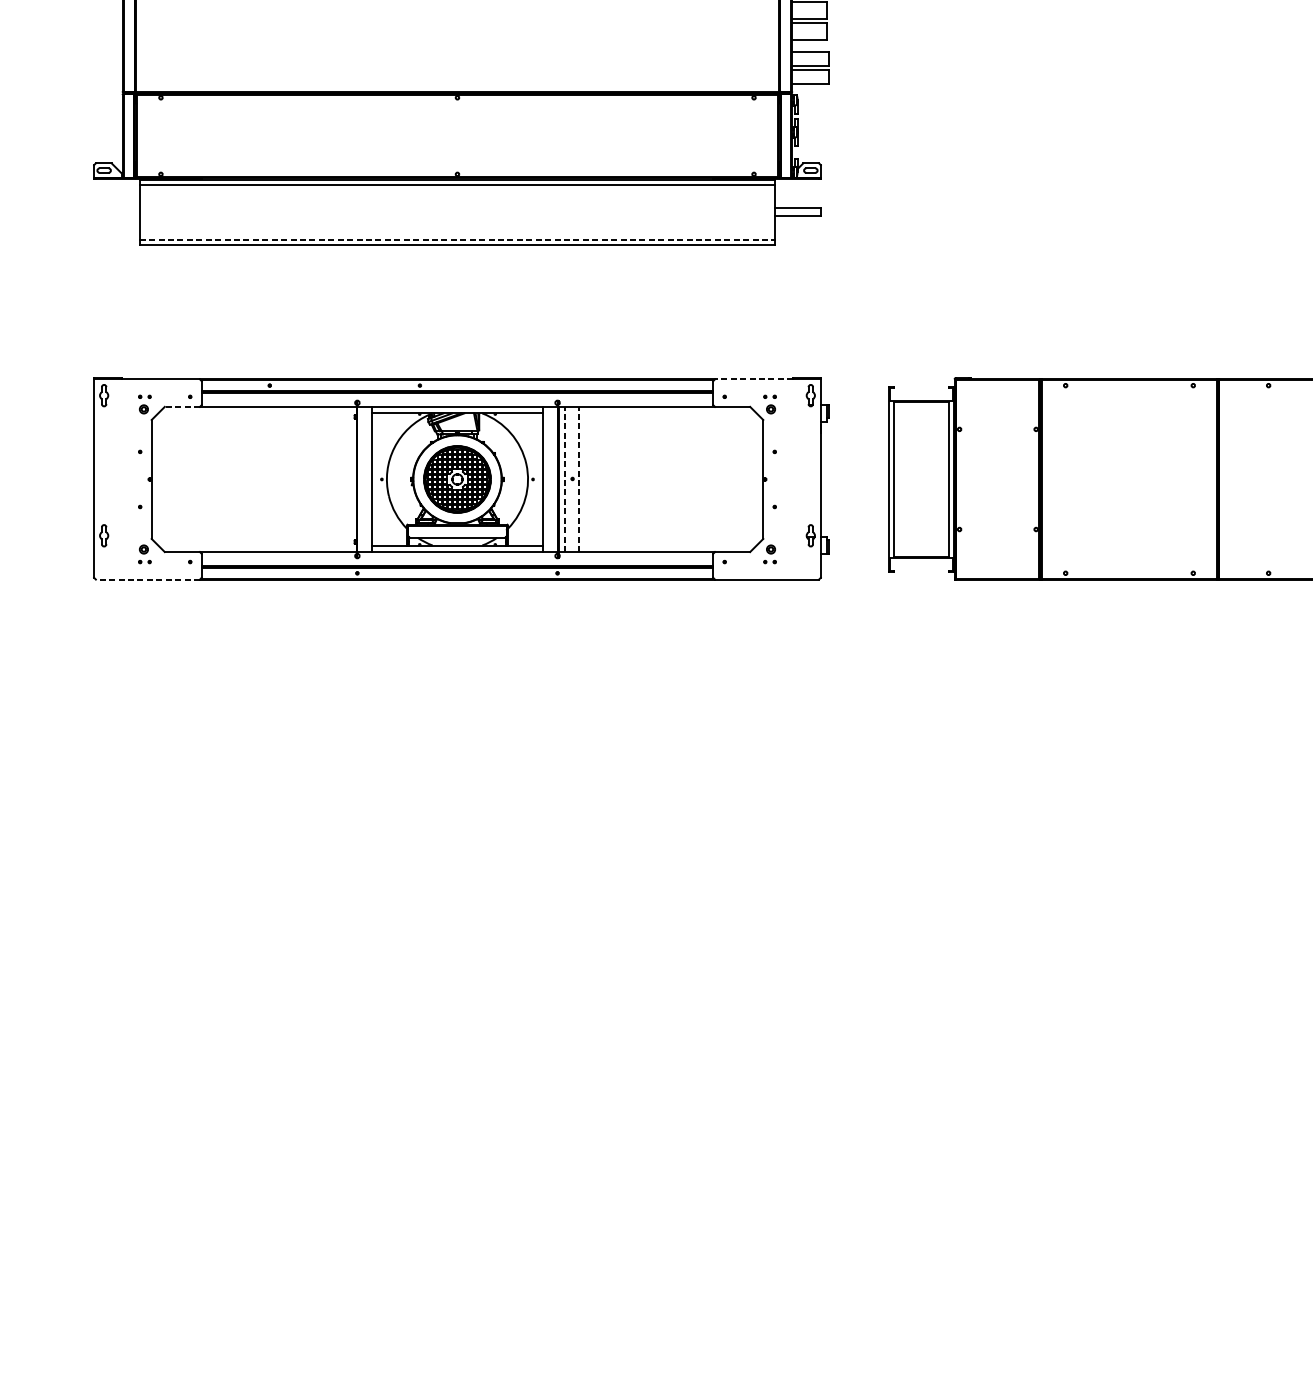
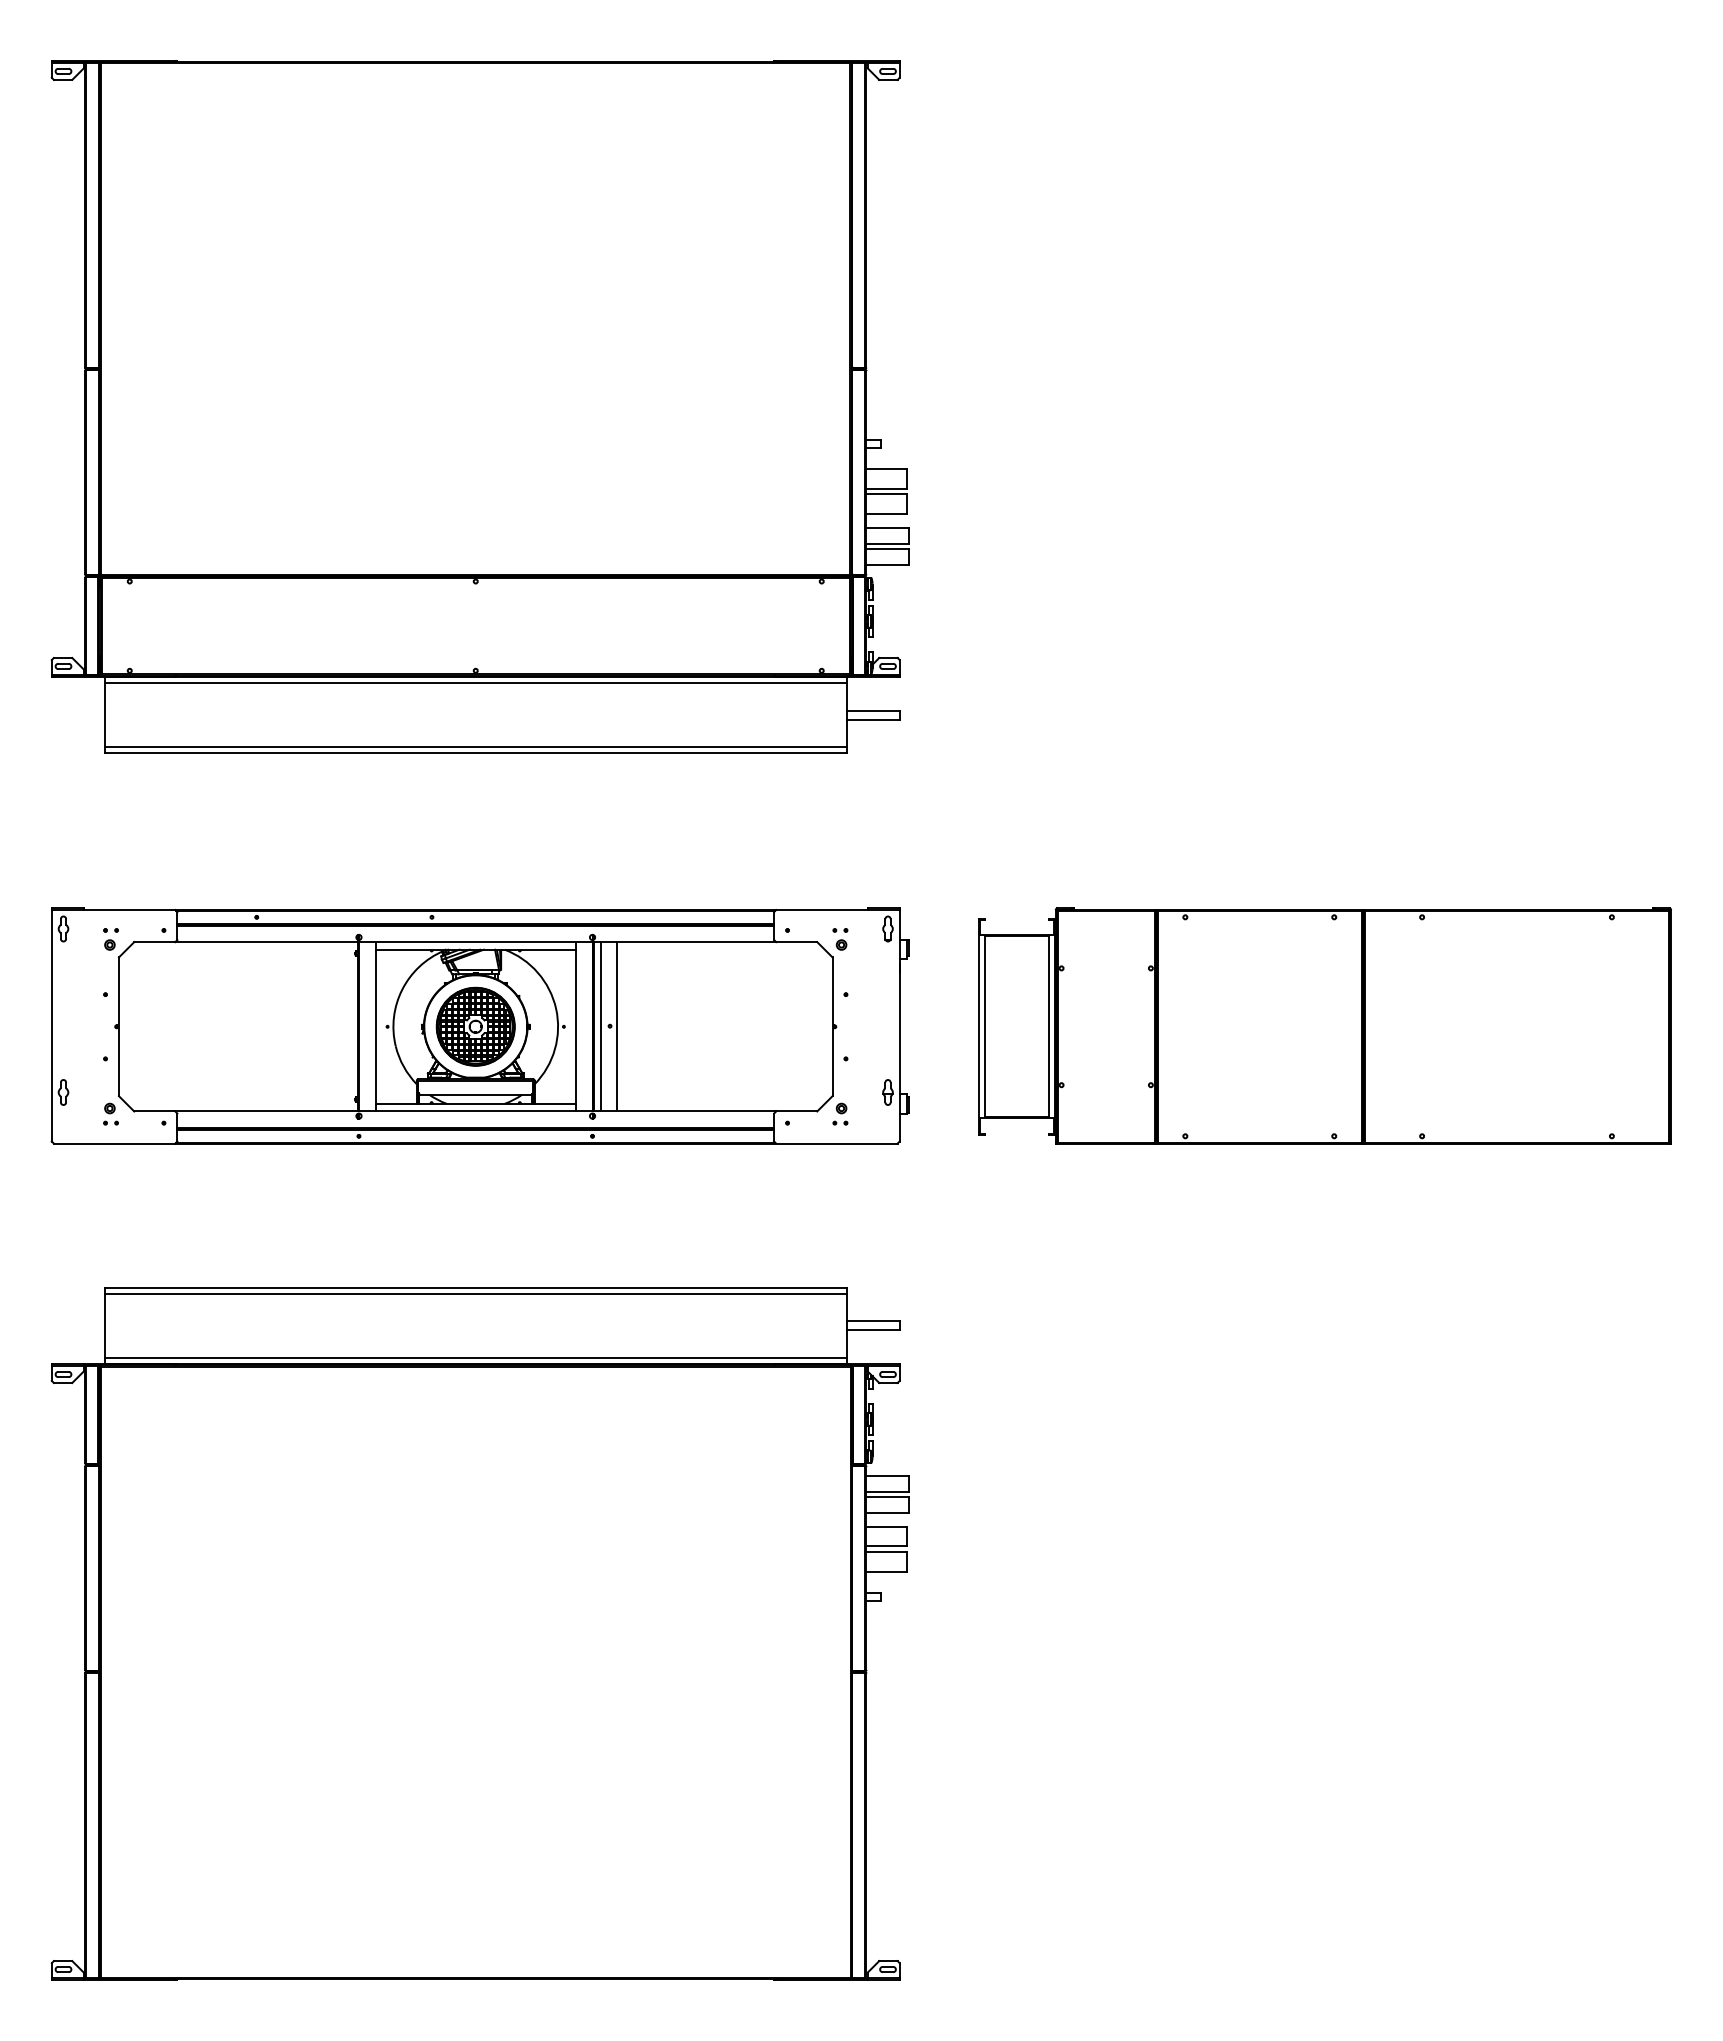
line: (457, 240) -> (475, 747), dashed -> solid
line: (753, 379) -> (821, 910), dashed -> solid
line: (182, 407) -> (154, 942), dashed -> solid
line: (565, 479) -> (601, 1026), dashed -> solid
line: (578, 479) -> (617, 1026), dashed -> solid
line: (147, 579) -> (114, 1143), dashed -> solid
part: (460, 999) -> (479, 1633), added

